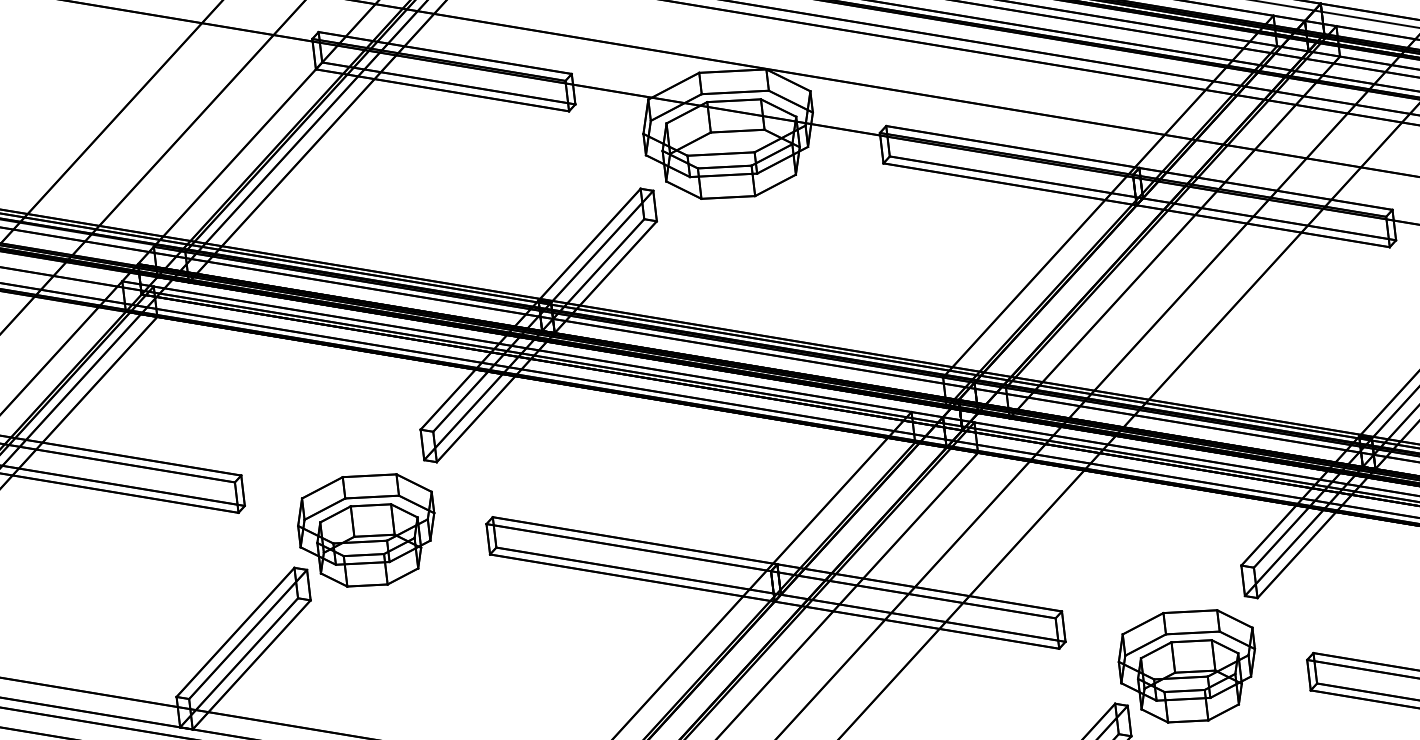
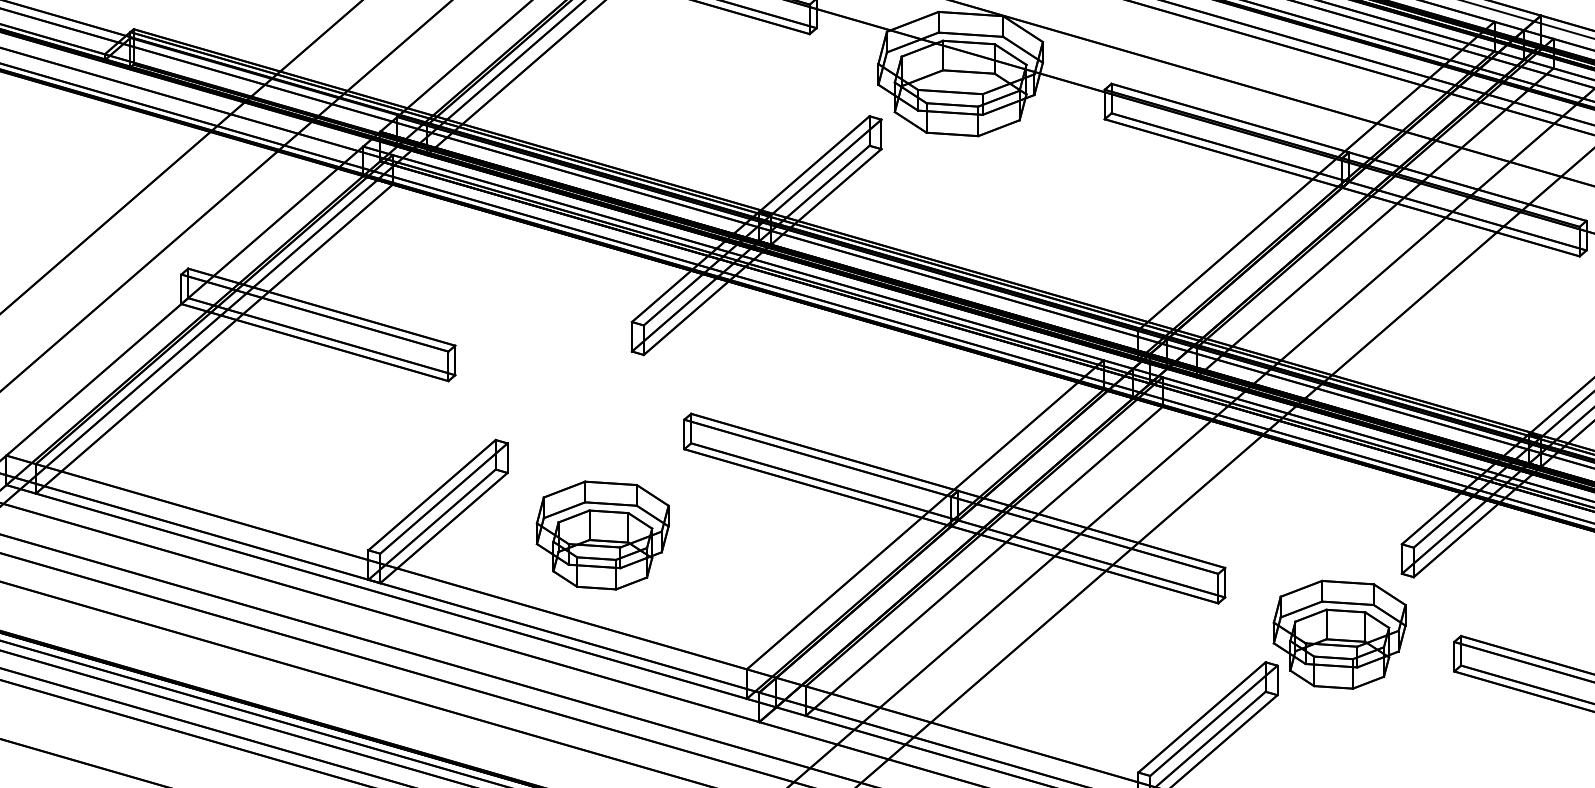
part: (367, 530) -> (602, 535), moved

